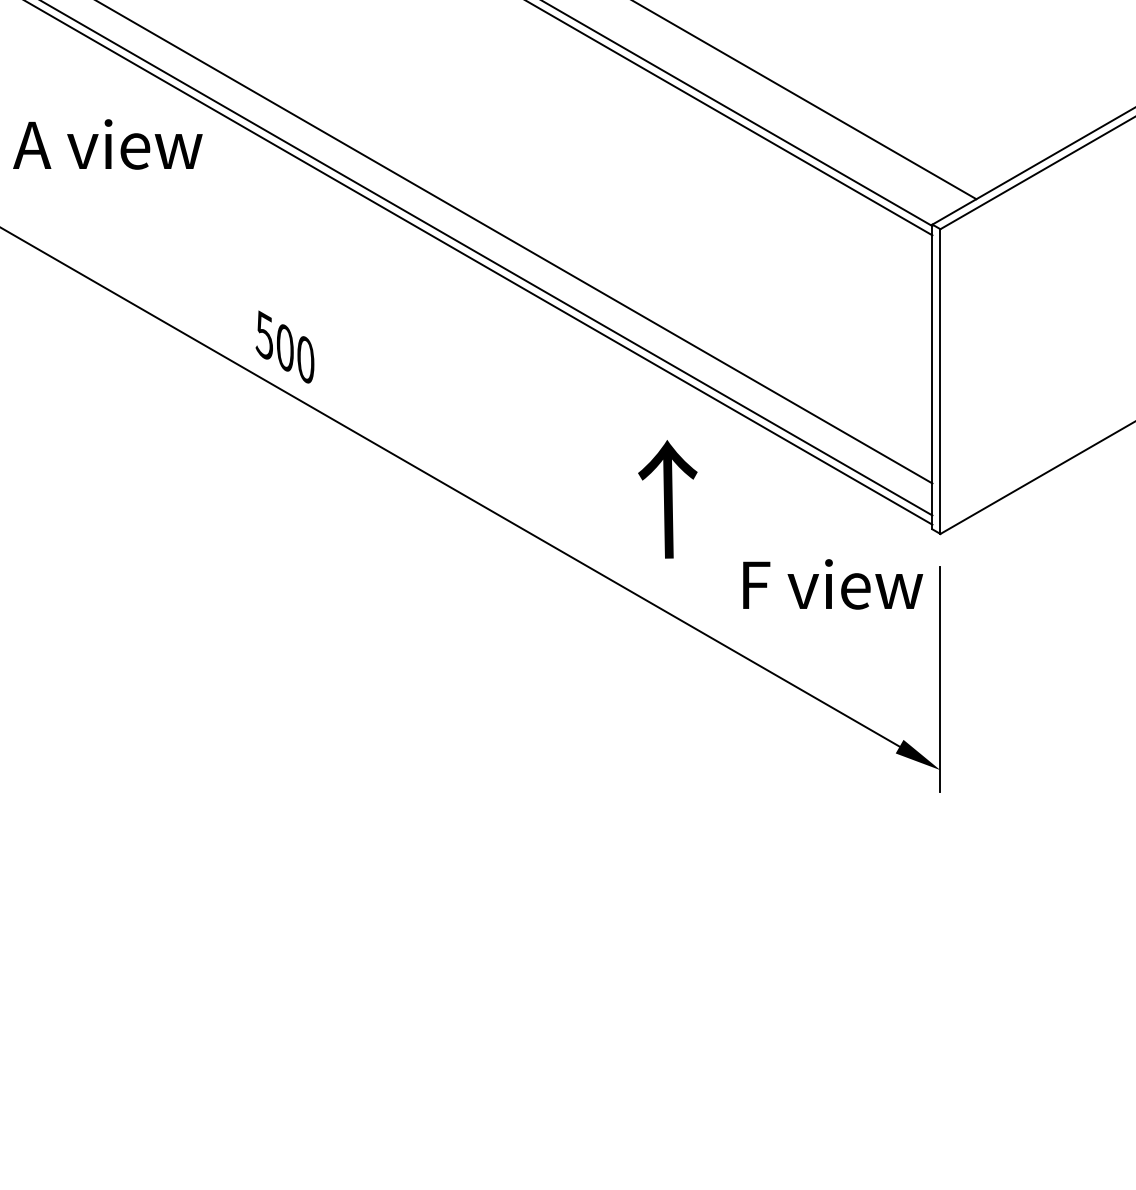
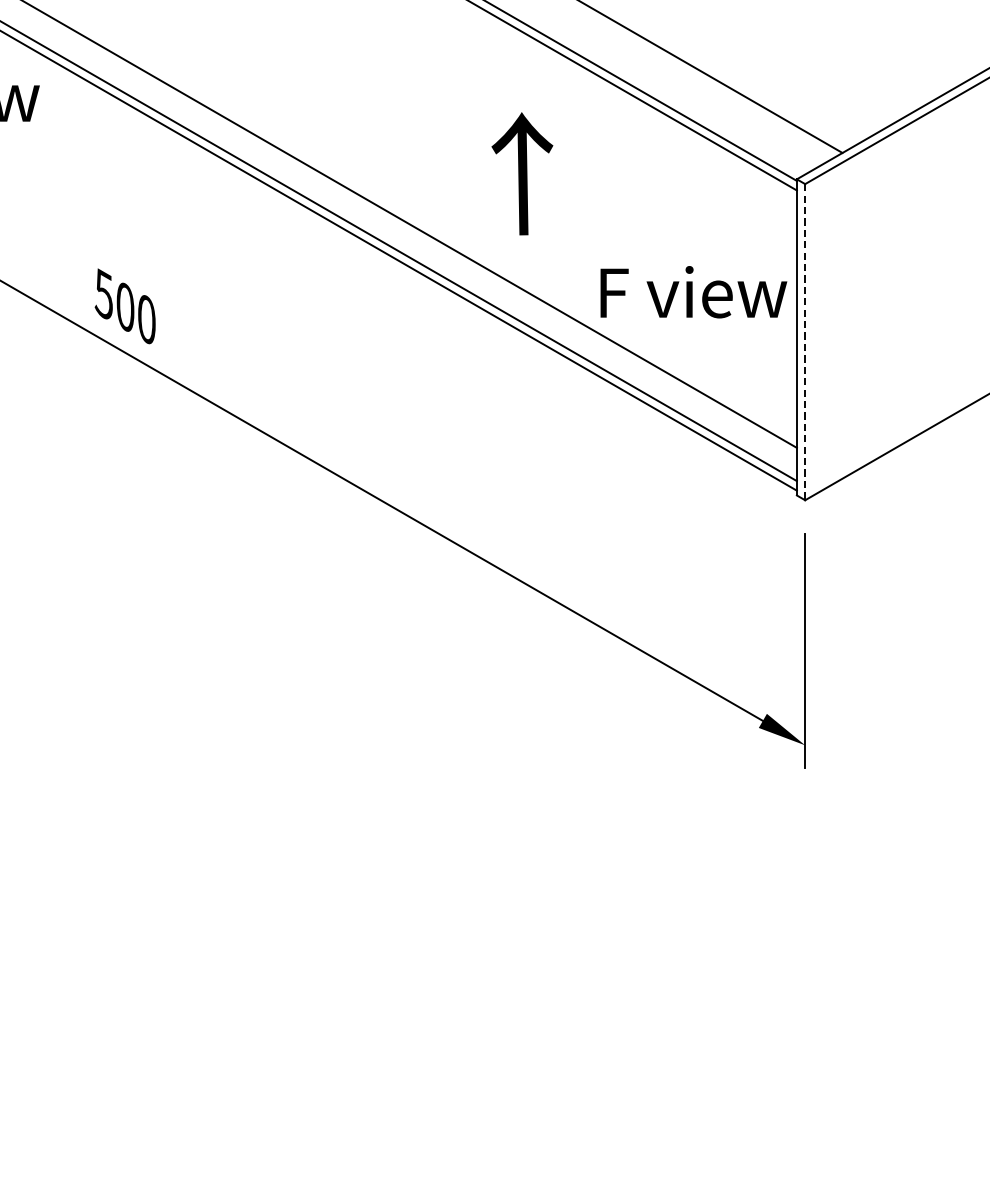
line: (940, 382) -> (805, 343), solid -> dashed
text: (667, 499) -> (522, 174), moved
text: (833, 584) -> (694, 292), moved

